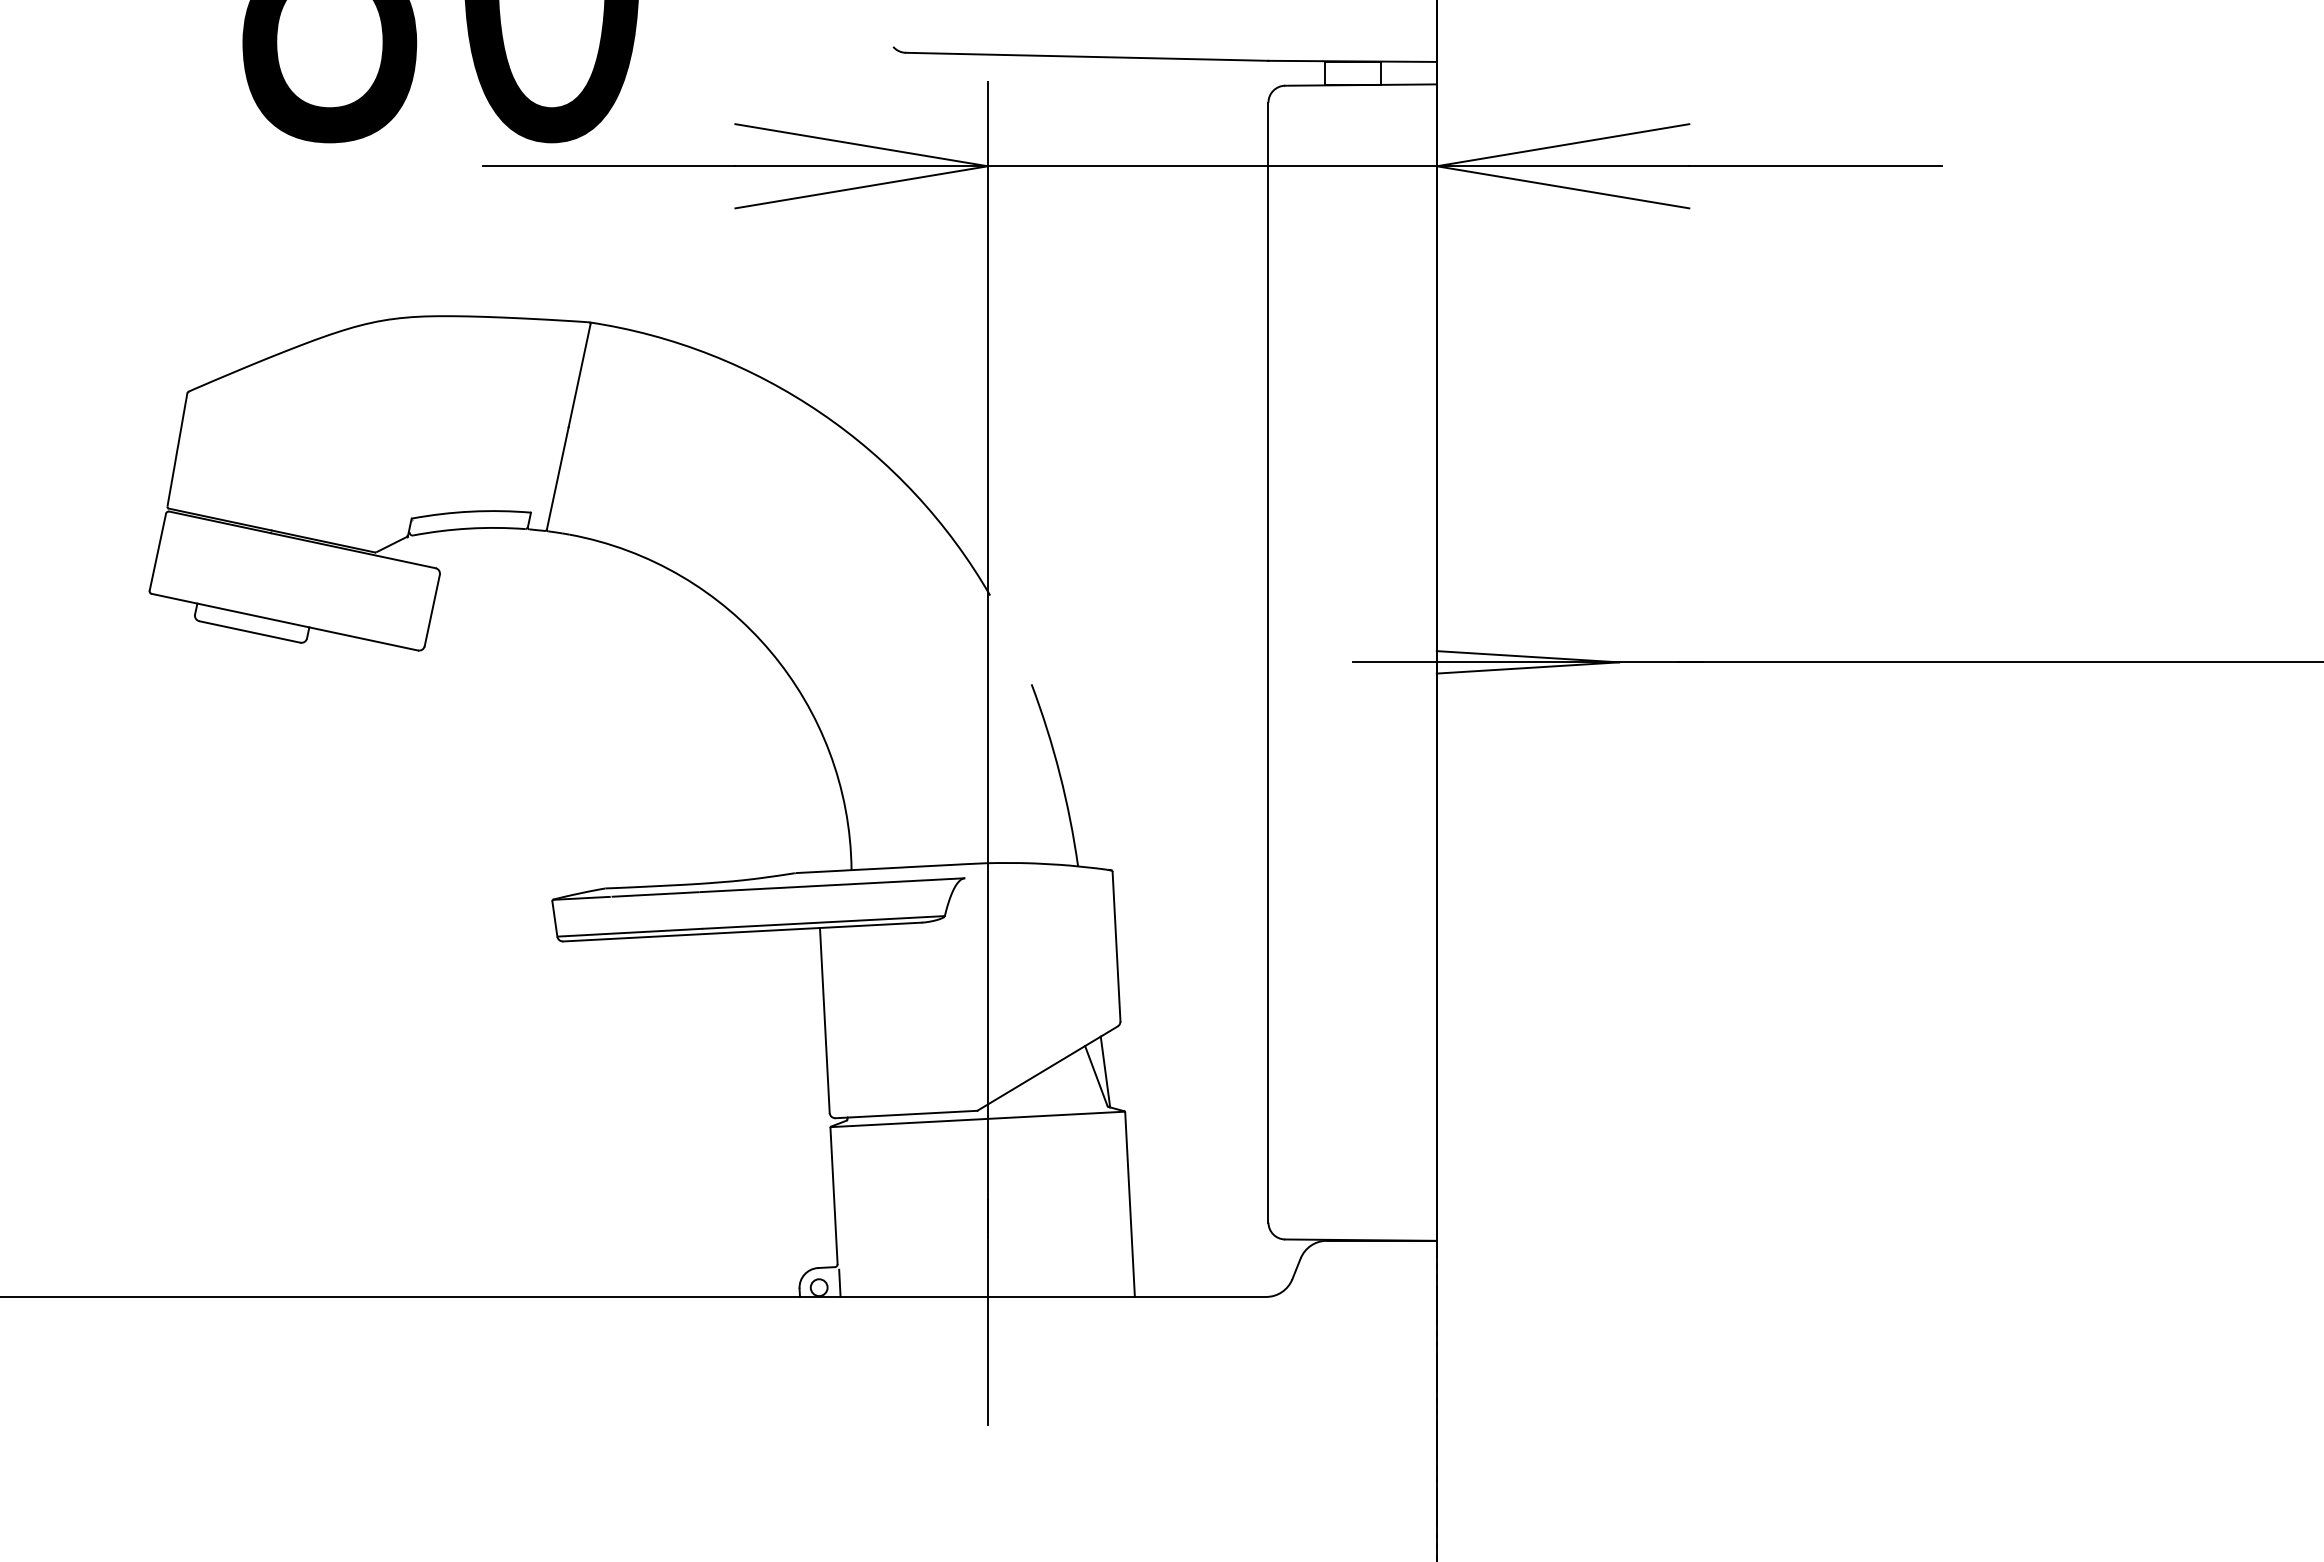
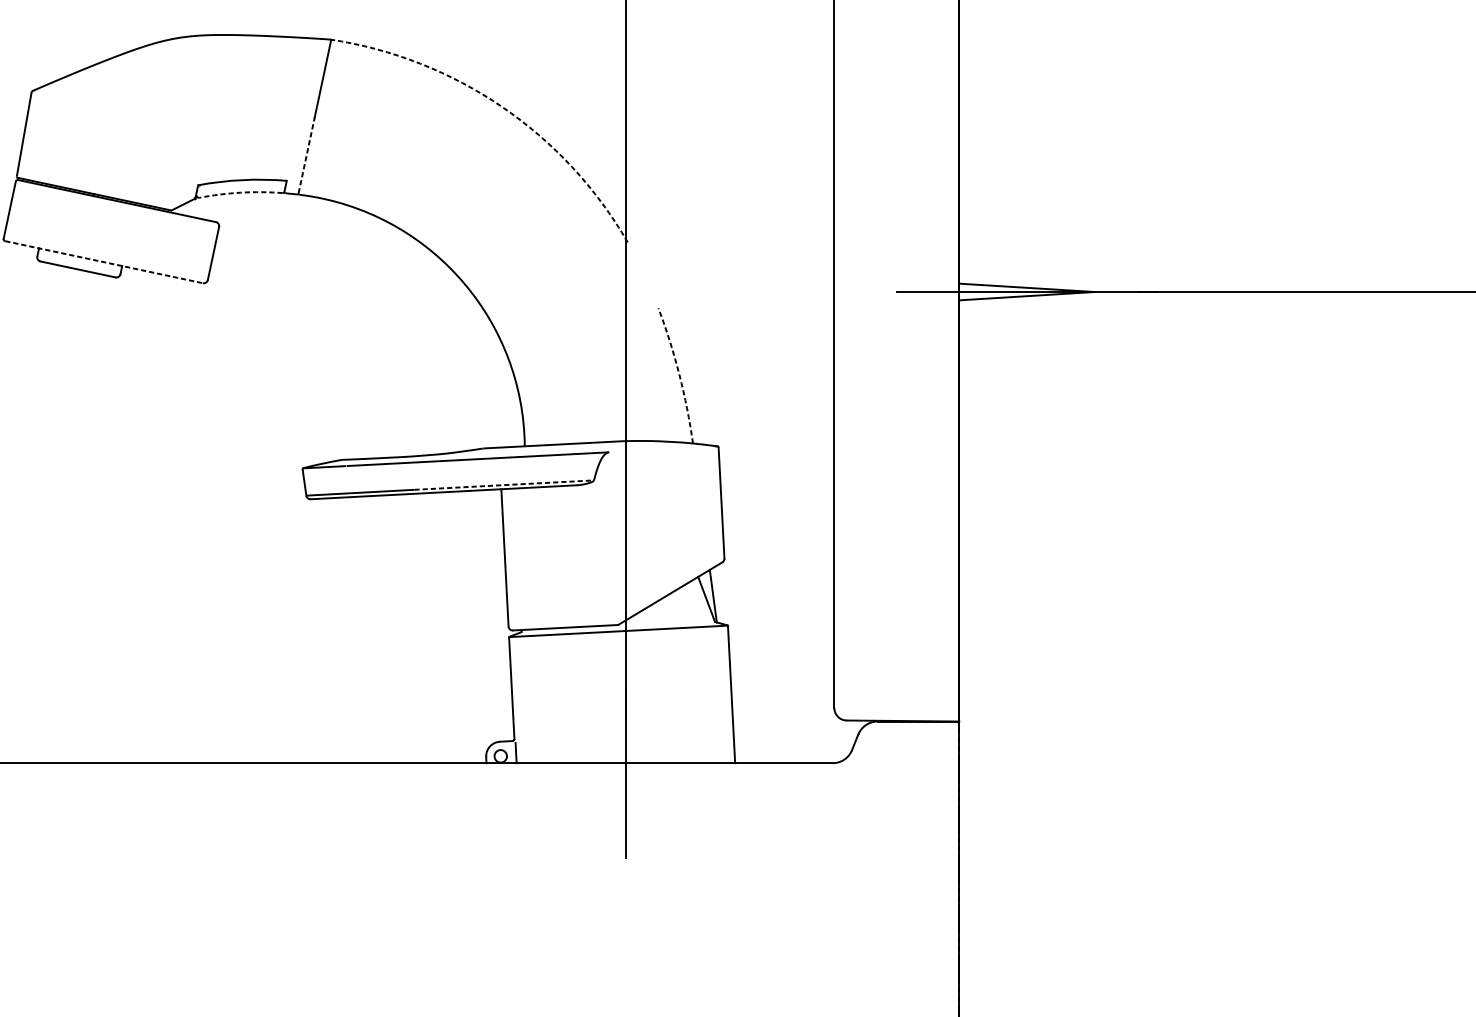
arc: (821, 413) -> (502, 107), solid -> dashed
line: (557, 477) -> (306, 154), solid -> dashed
arc: (469, 528) -> (241, 192), solid -> dashed
line: (285, 622) -> (104, 262), solid -> dashed
arc: (1059, 774) -> (679, 375), solid -> dashed
line: (824, 922) -> (504, 485), solid -> dashed

